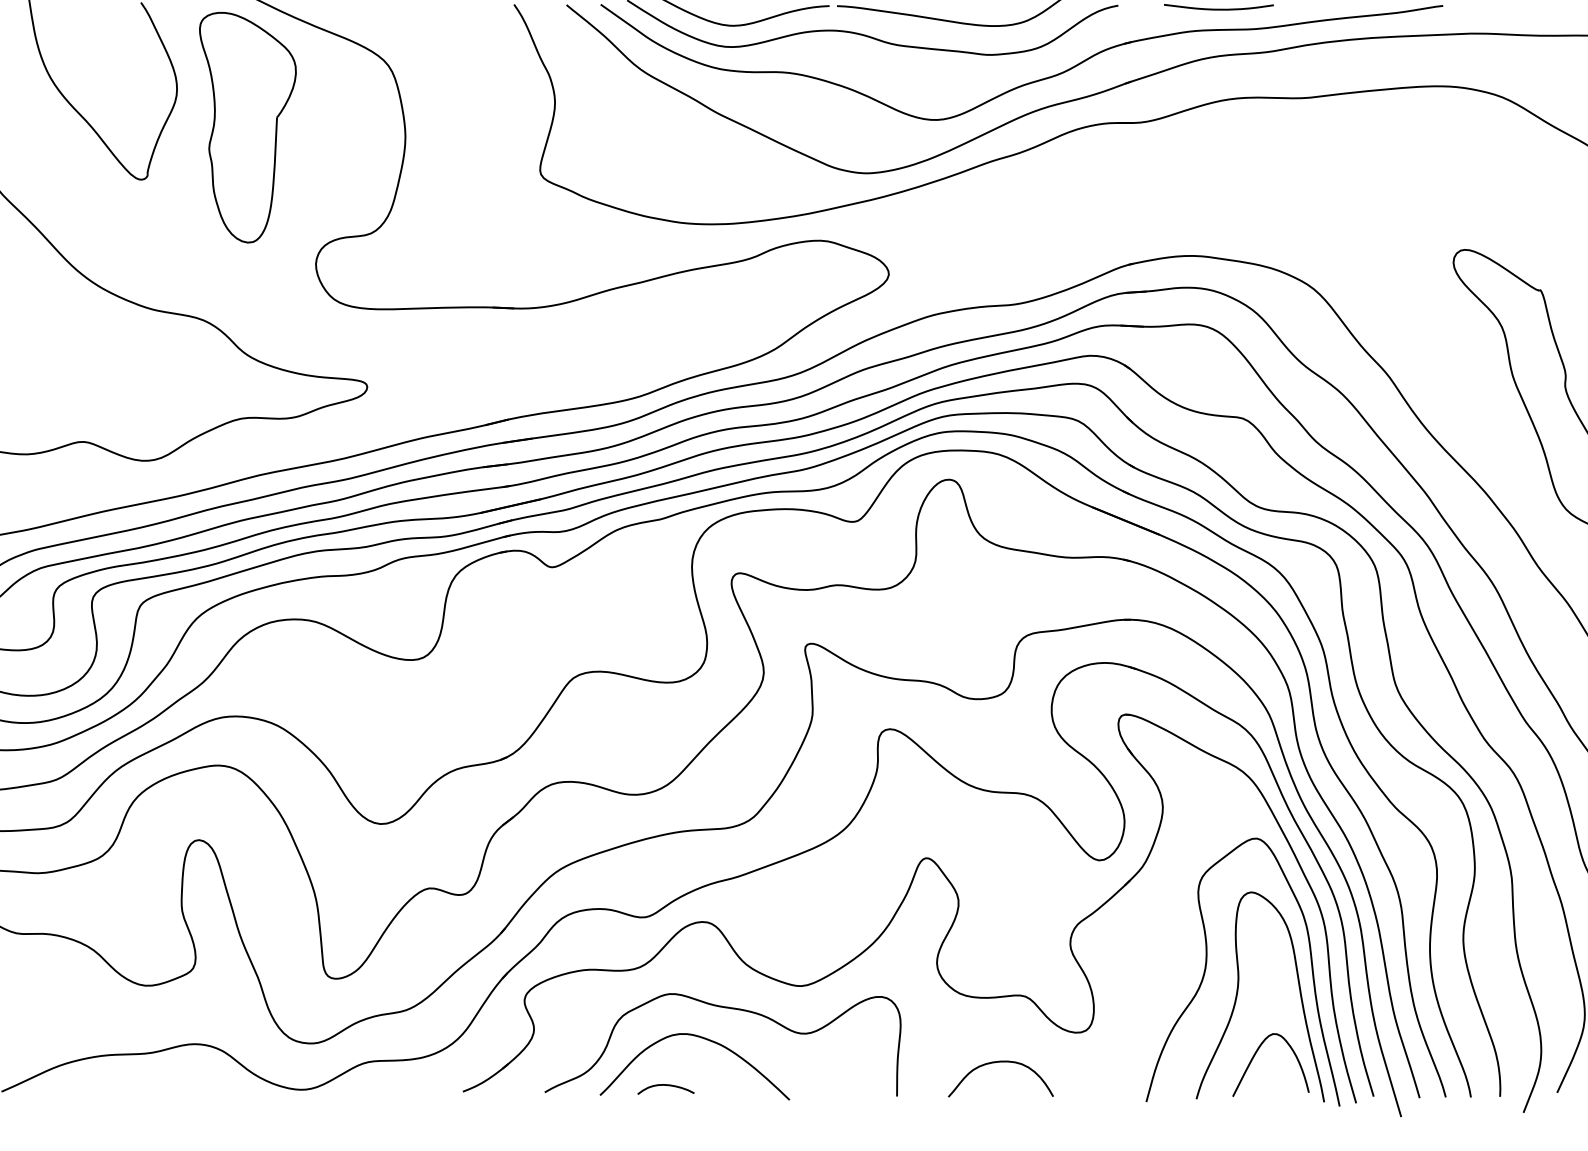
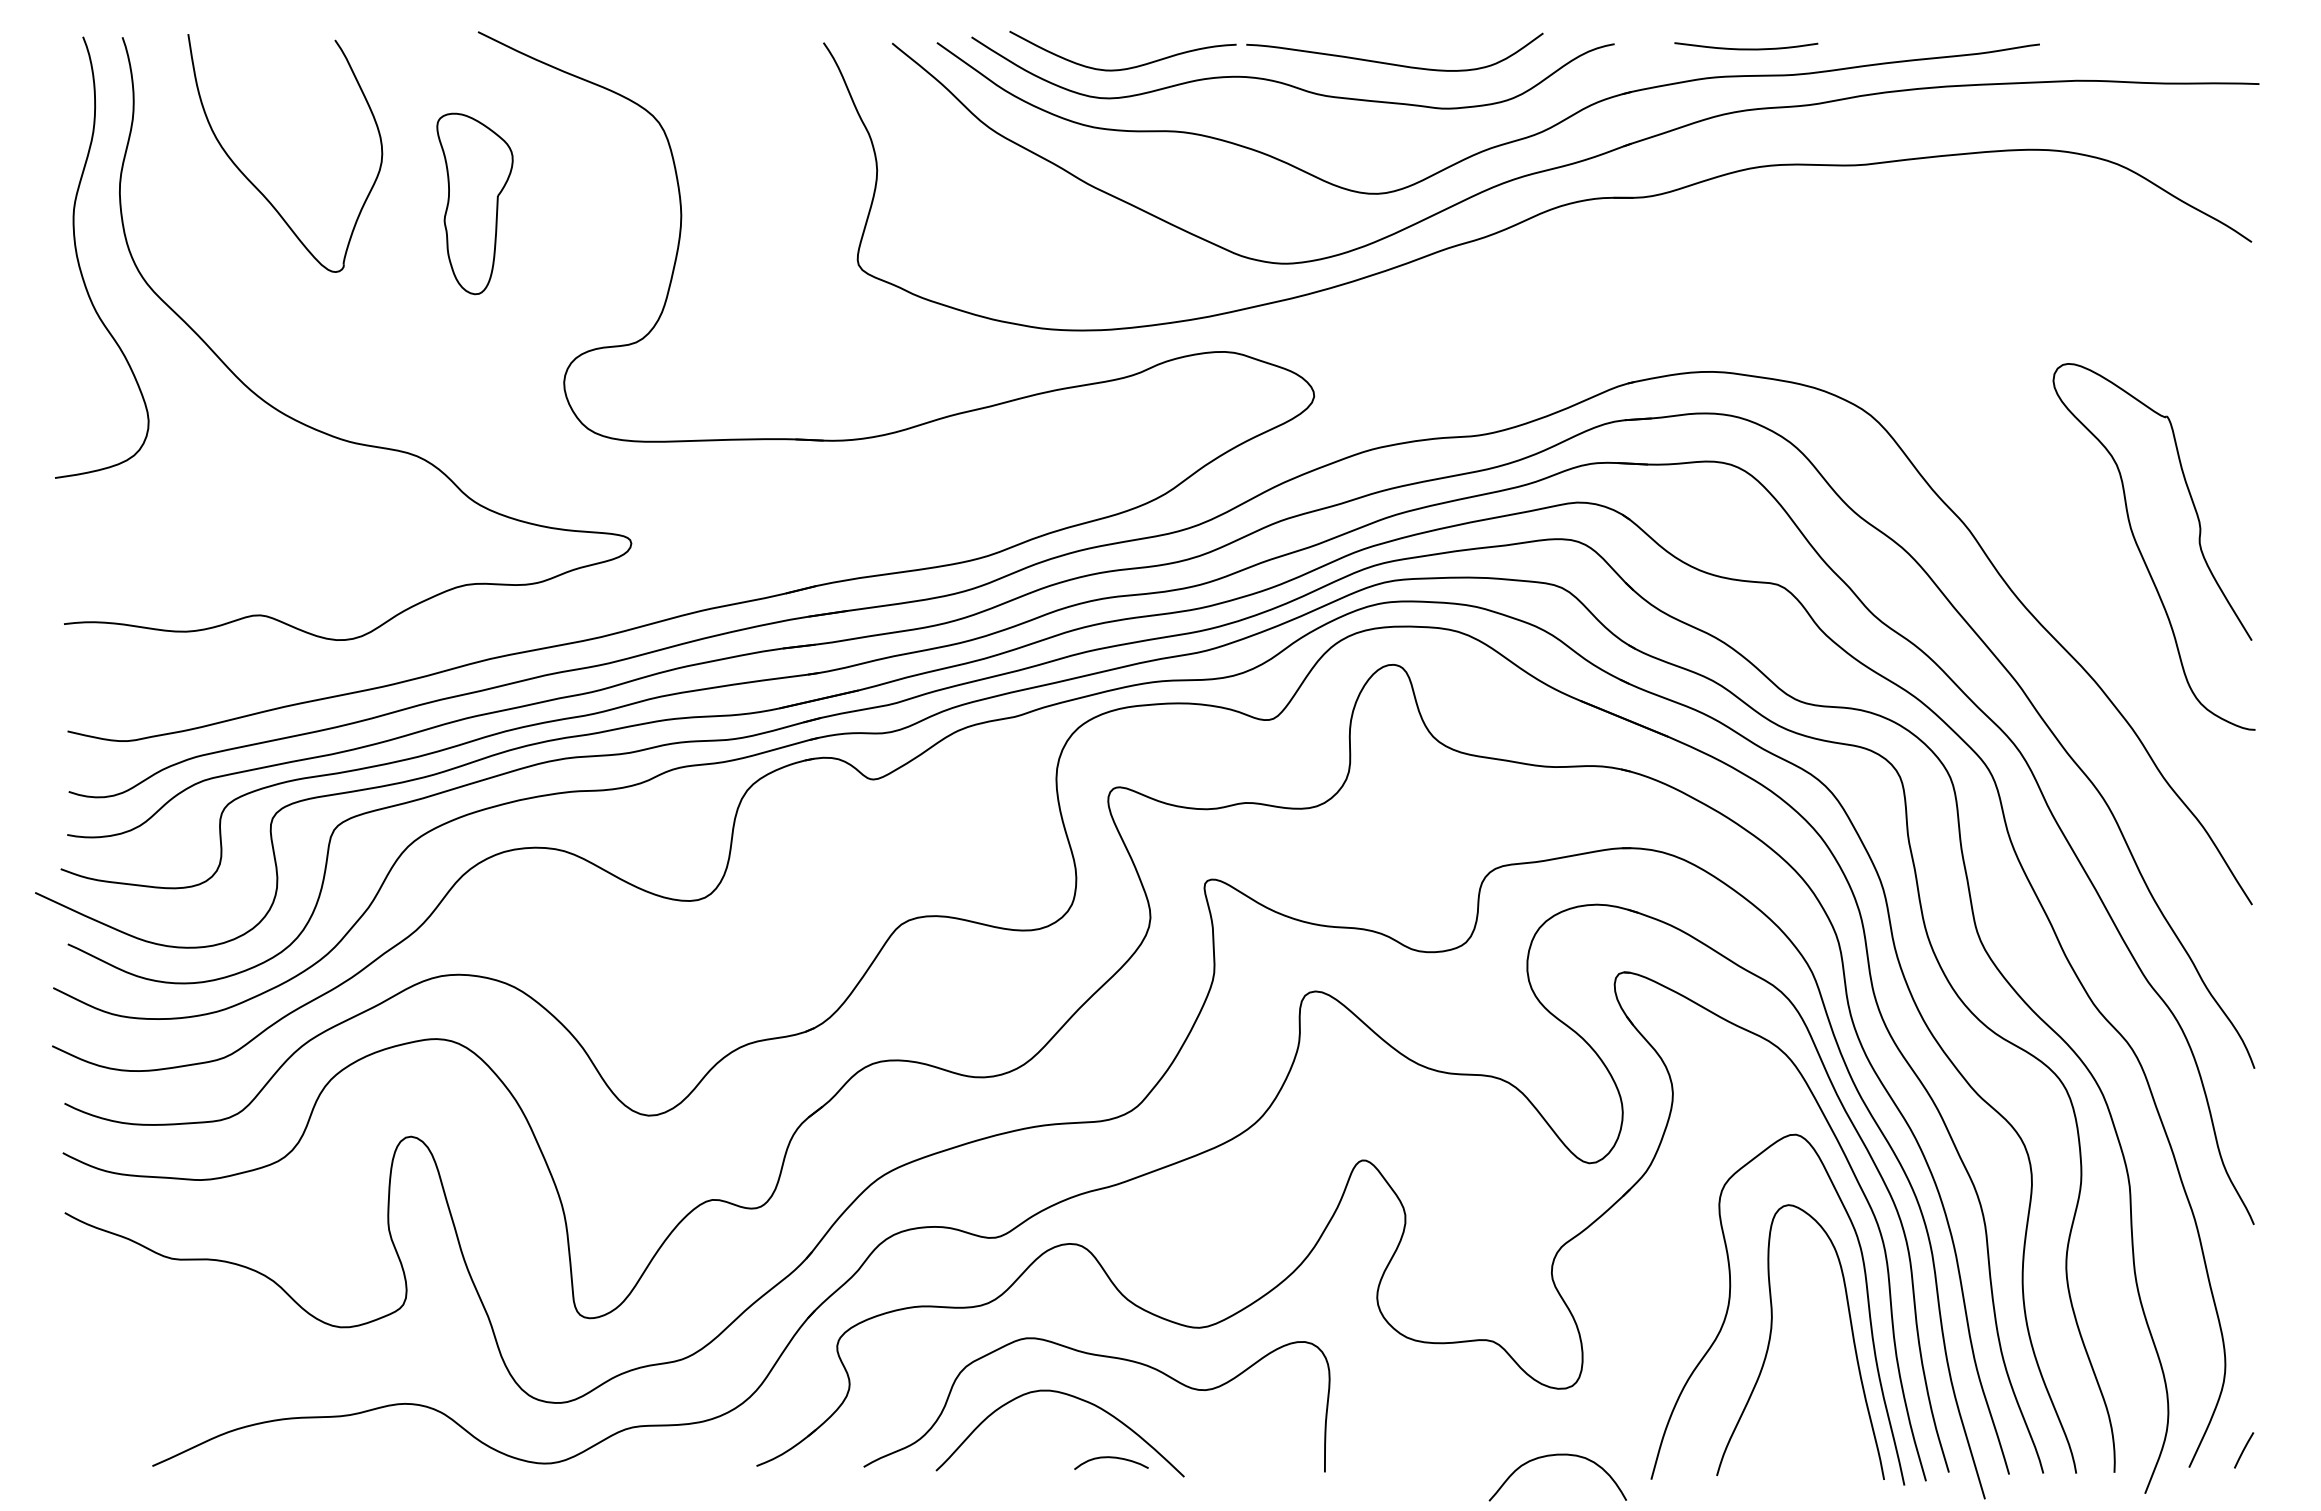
part: (247, 127) -> (474, 203), size x0.6
curve: (1254, 1056) -> (1793, 1419), removed
curve: (996, 1062) -> (1552, 1456), moved
curve: (666, 1085) -> (1111, 1458), moved

